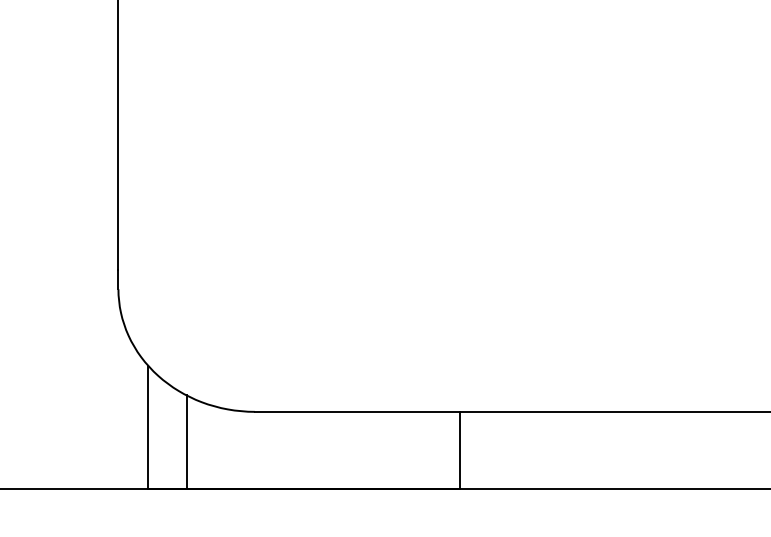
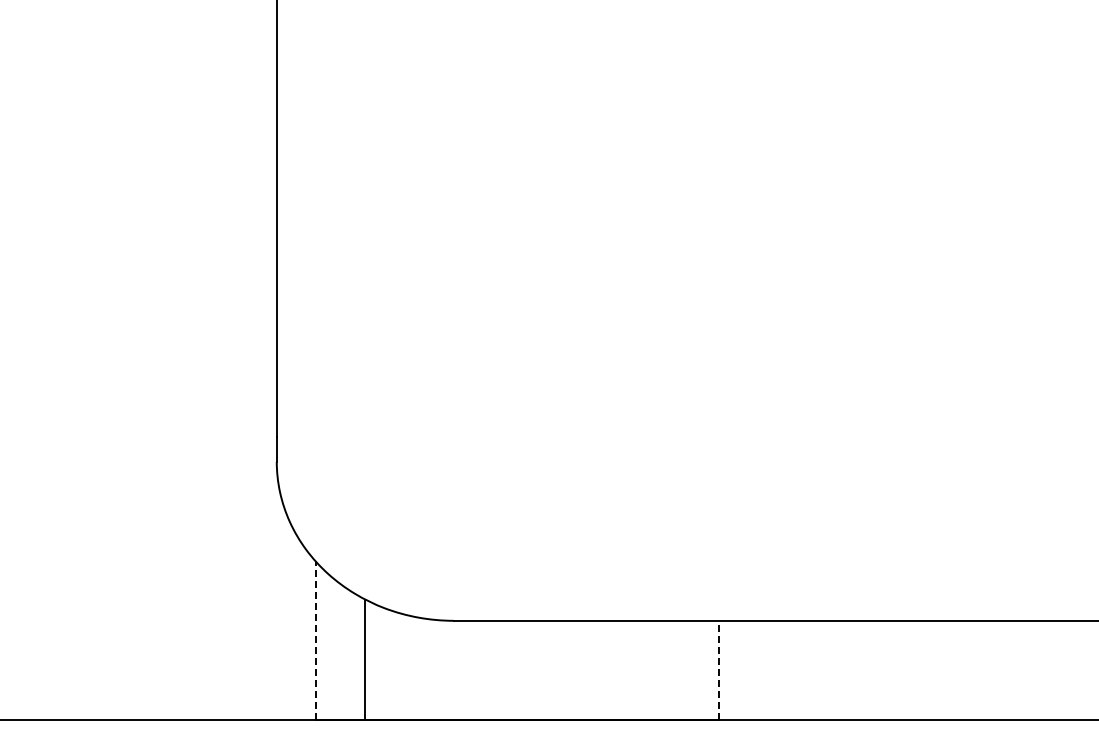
line: (148, 427) -> (315, 640), solid -> dashed
line: (459, 450) -> (719, 670), solid -> dashed

